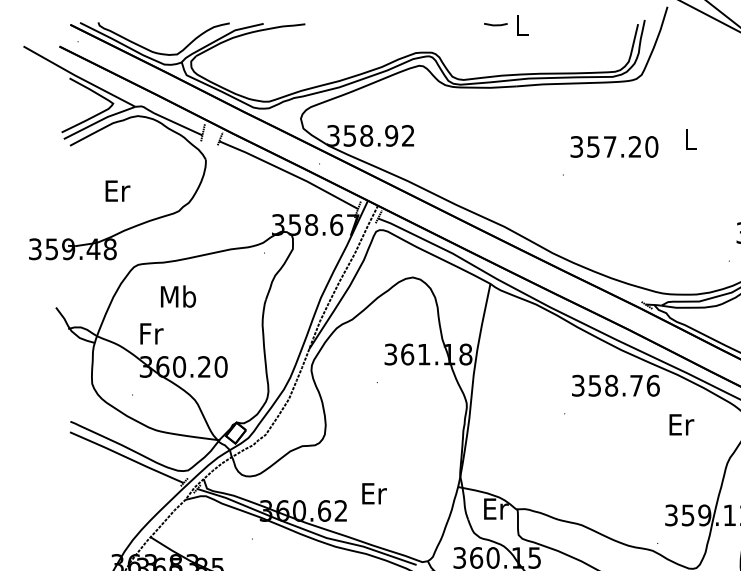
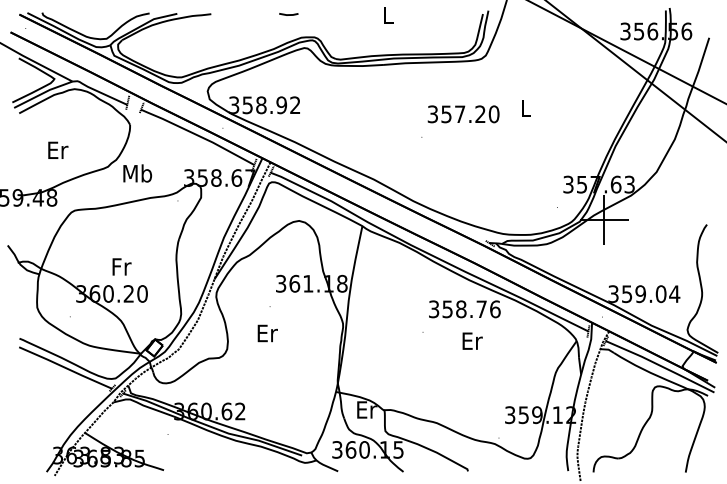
line: (495, 24) -> (288, 14), moved
text: (178, 296) -> (137, 173), moved
text: (151, 333) -> (121, 266), moved
text: (681, 423) -> (472, 340), moved
text: (374, 493) -> (267, 333), moved

